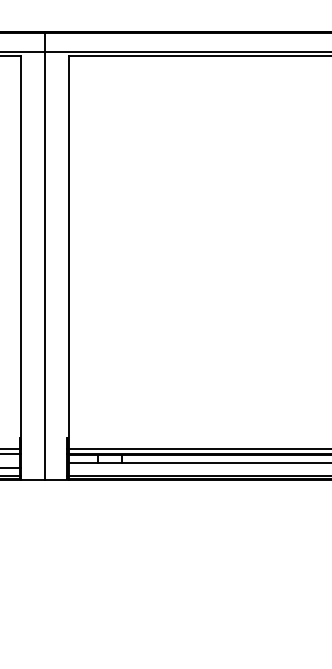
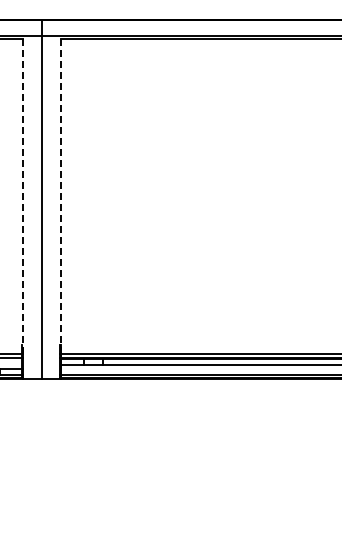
line: (20, 252) -> (22, 196), solid -> dashed
line: (69, 252) -> (61, 196), solid -> dashed

